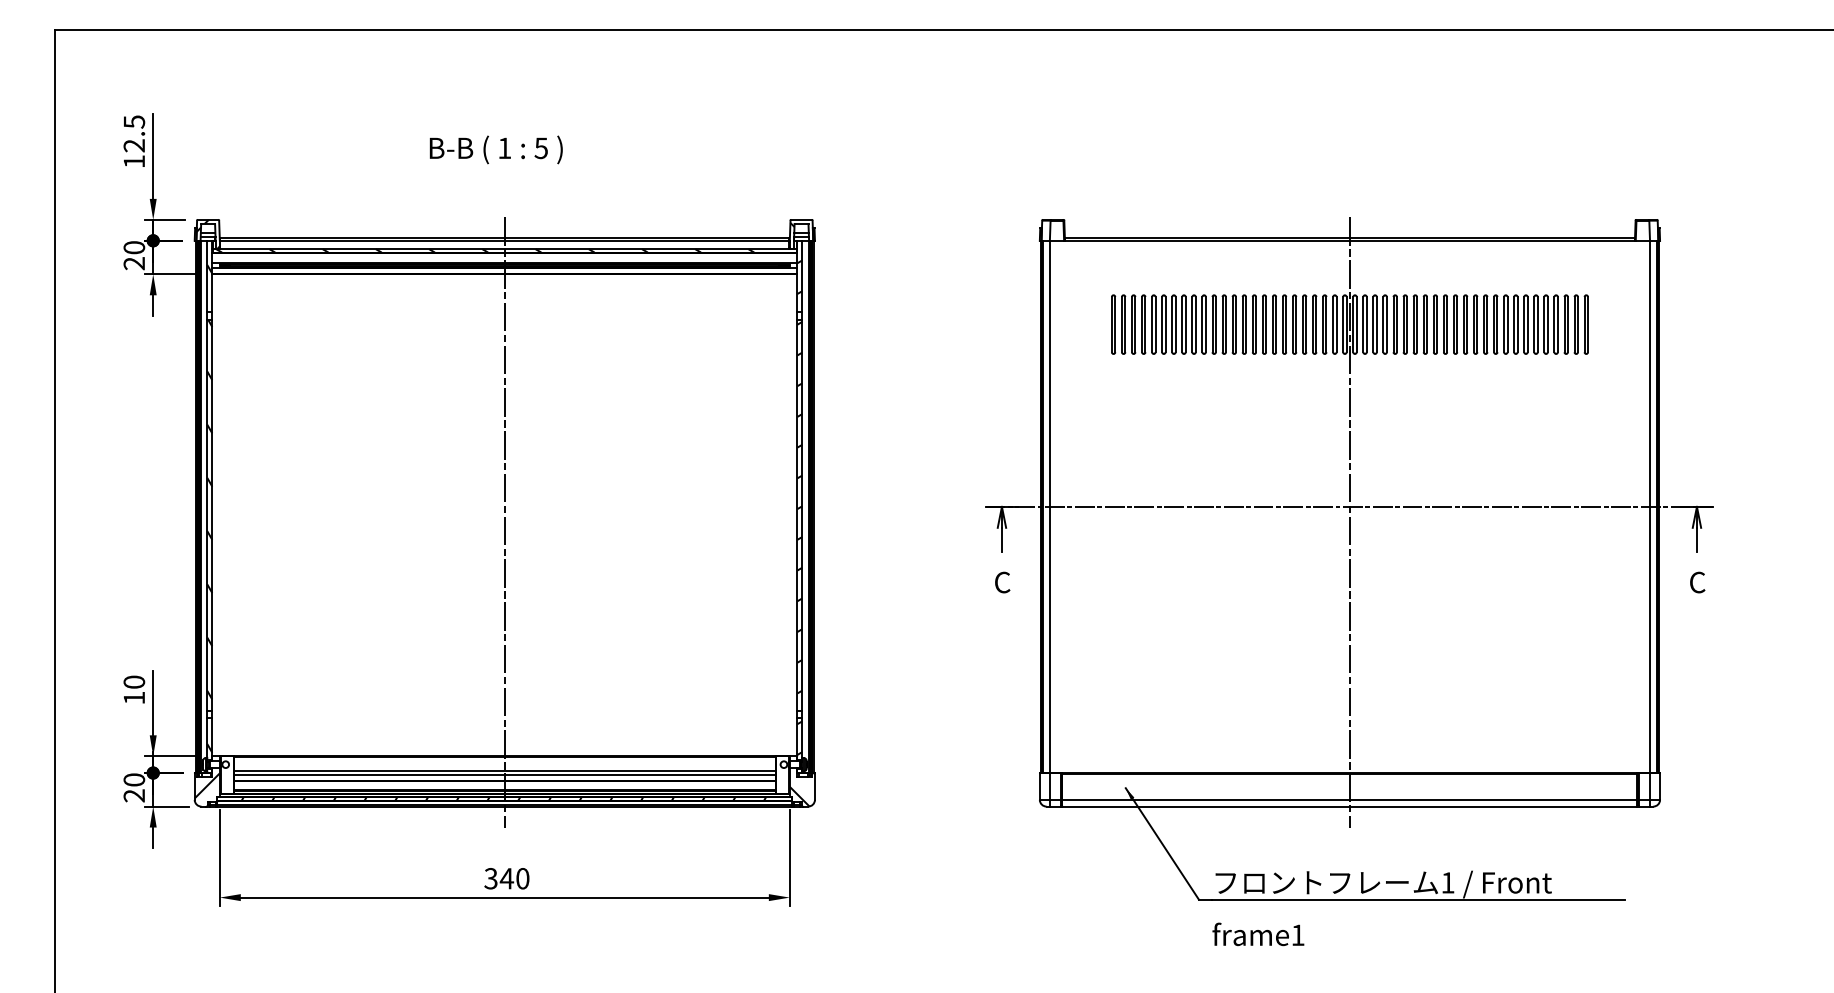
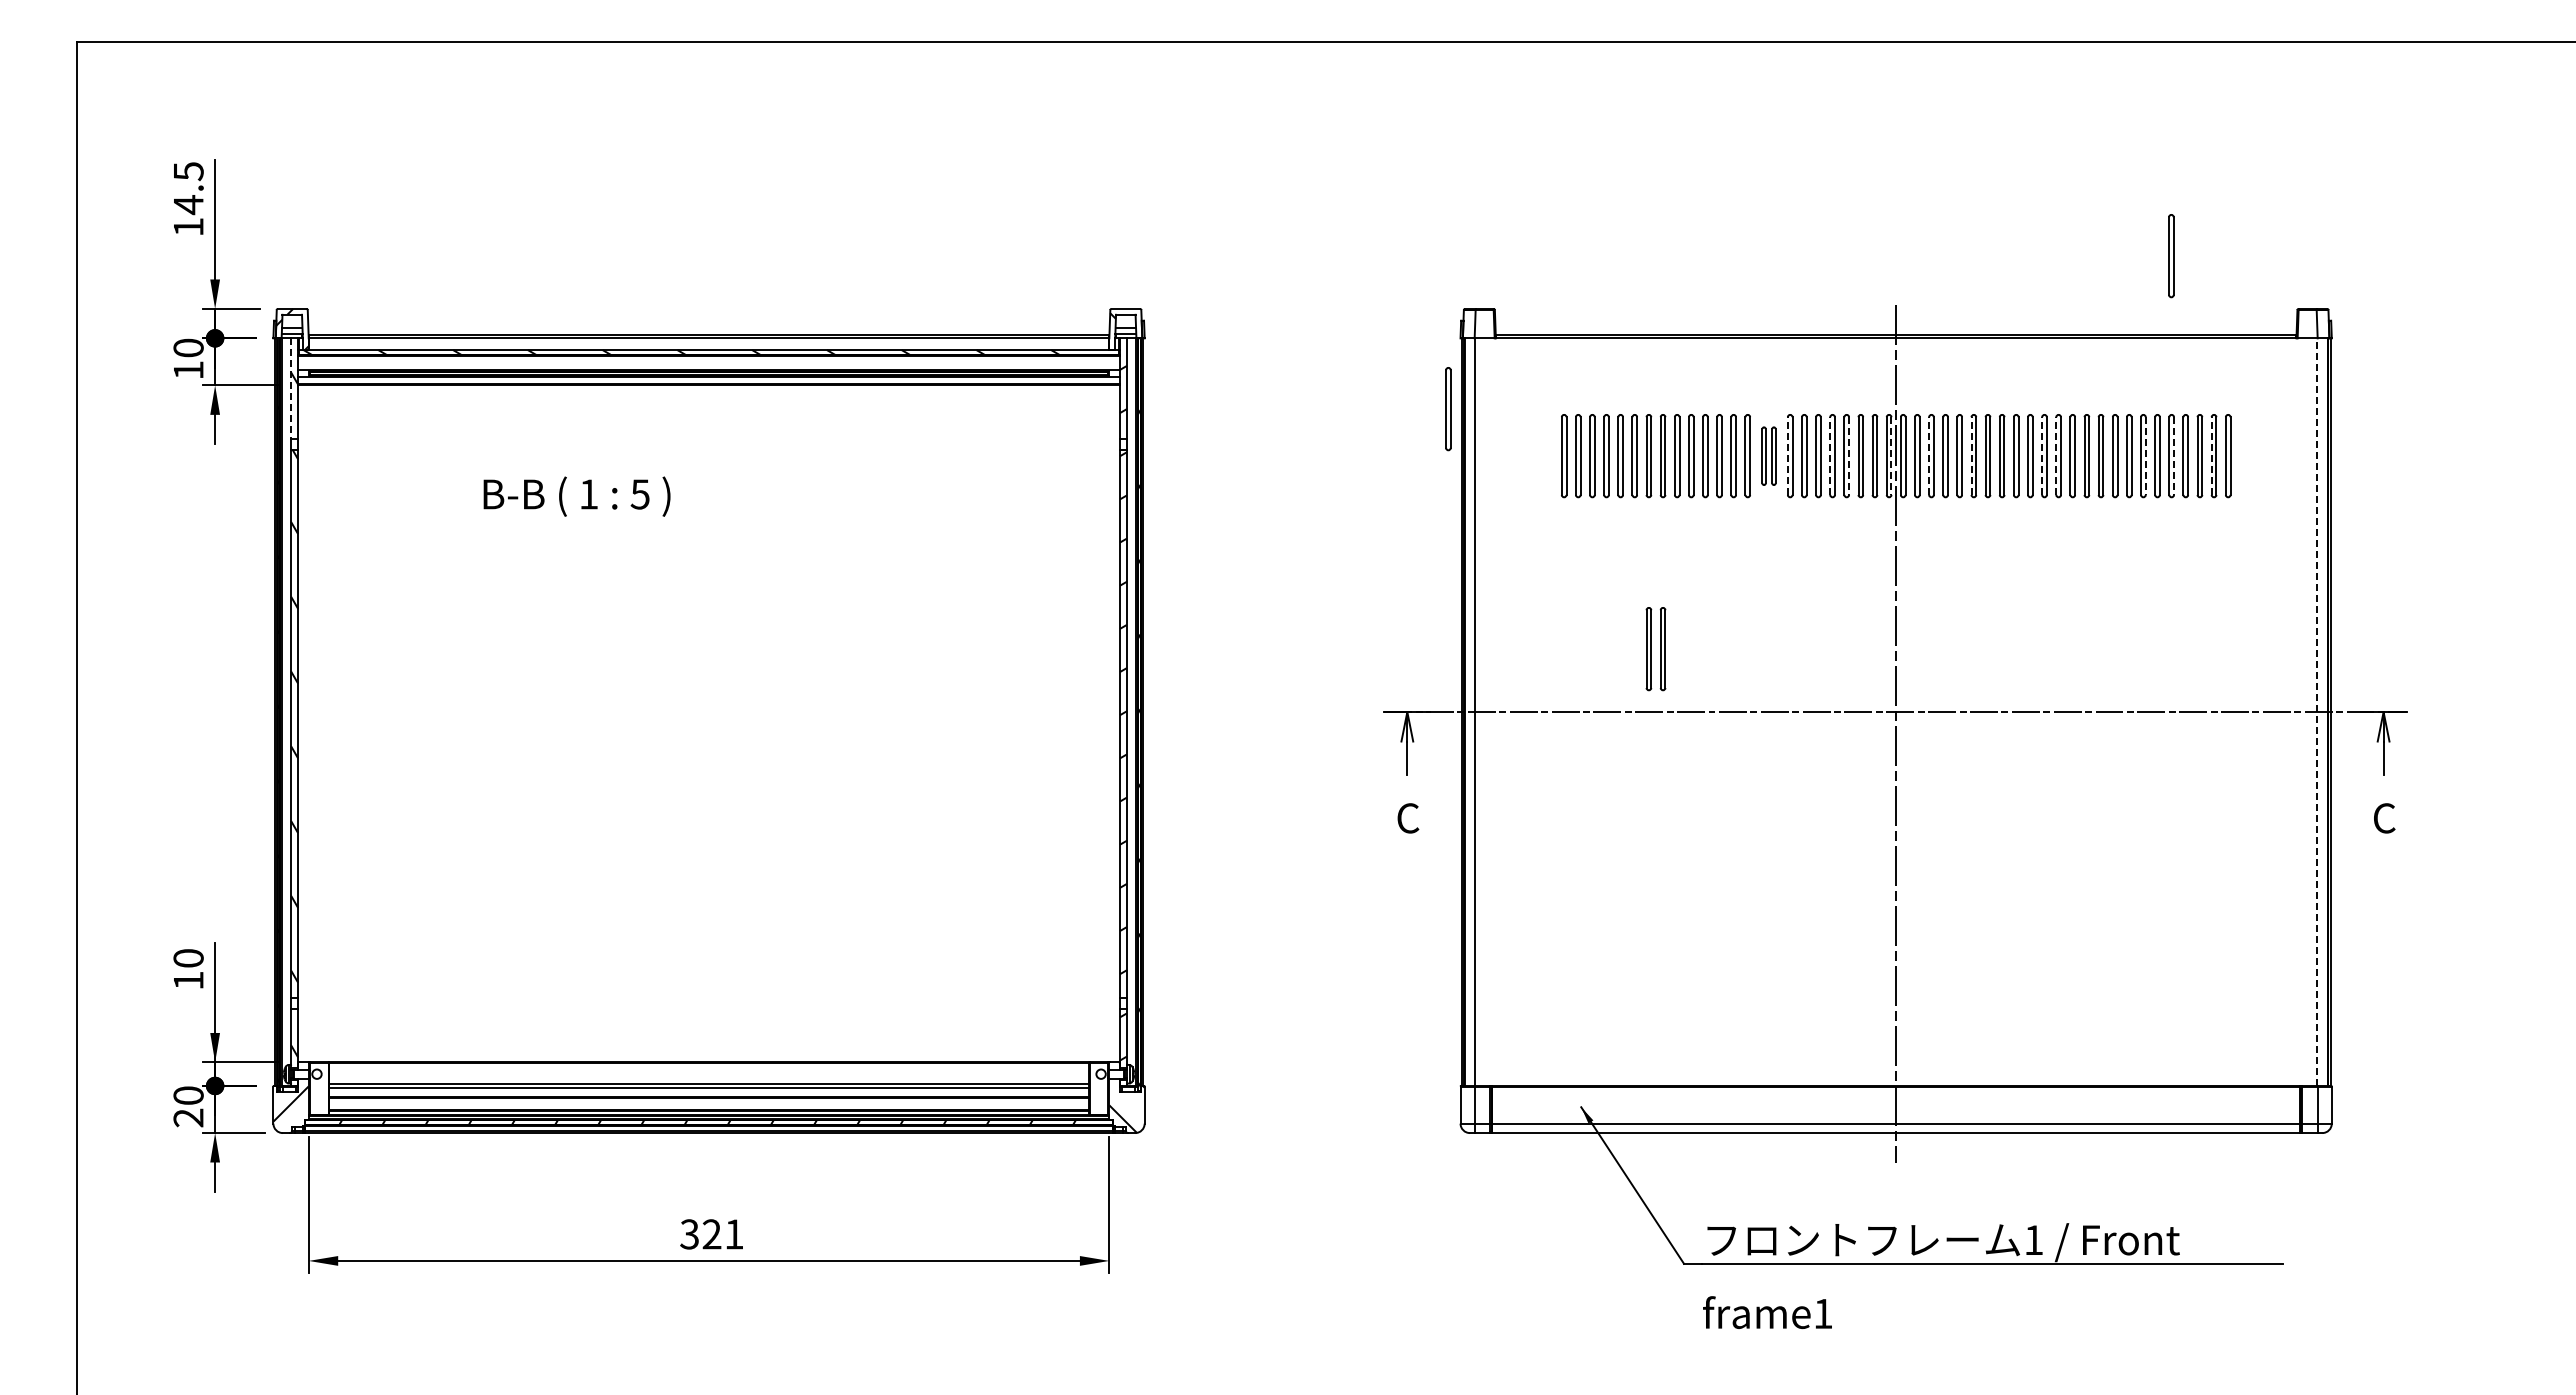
text: (134, 146) -> (188, 205), 12.5 -> 14.5
text: (495, 149) -> (576, 496), moved
part: (1545, 182) -> (2171, 256), added
text: (134, 263) -> (188, 370), 20 -> 10
line: (207, 277) -> (291, 389), solid -> dashed
part: (1031, 291) -> (1448, 409), added
part: (1259, 324) -> (1768, 456), size x0.7
line: (1272, 324) -> (1787, 456), solid -> dashed
line: (1303, 324) -> (1830, 456), solid -> dashed
line: (1316, 324) -> (1849, 456), solid -> dashed
line: (1346, 324) -> (1891, 456), solid -> dashed
line: (1373, 324) -> (1929, 456), solid -> dashed
line: (1403, 324) -> (1971, 456), solid -> dashed
line: (1454, 324) -> (2042, 456), solid -> dashed
line: (1464, 324) -> (2056, 456), solid -> dashed
line: (1527, 324) -> (2145, 456), solid -> dashed
line: (1548, 324) -> (2174, 456), solid -> dashed
line: (1574, 324) -> (2211, 456), solid -> dashed
part: (1178, 462) -> (1655, 649), added
line: (1649, 507) -> (2317, 712), solid -> dashed
line: (505, 522) -> (709, 733), removed
text: (514, 878) -> (722, 1234), 340 -> 321

